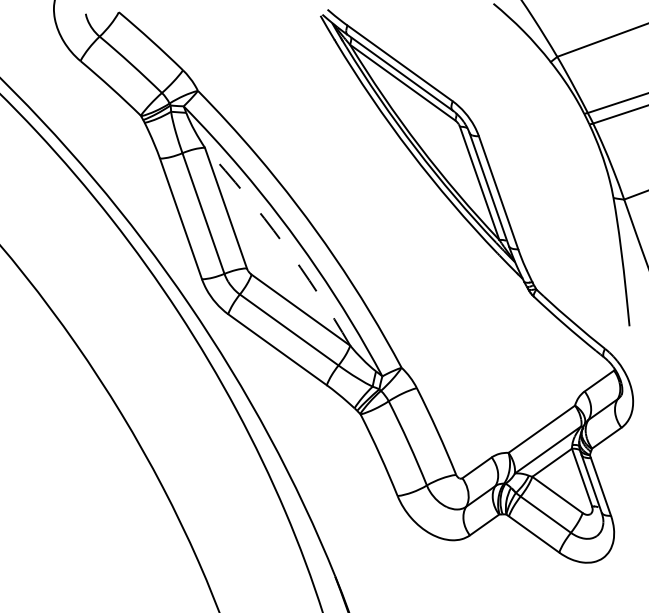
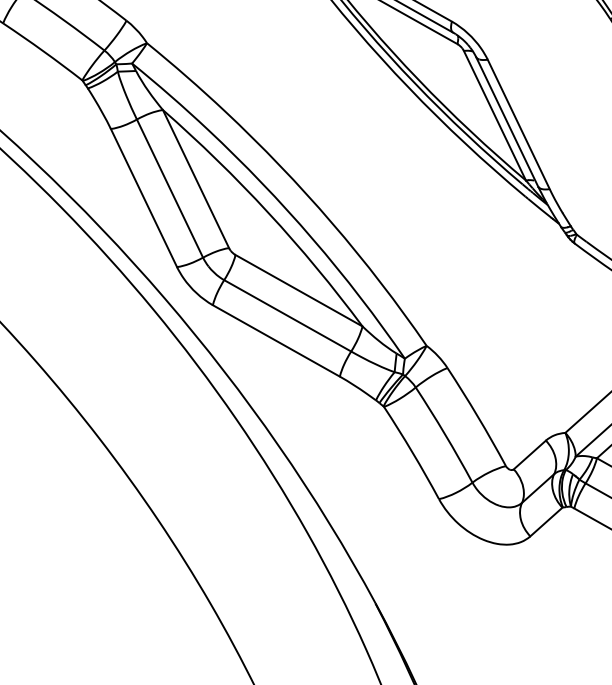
arc: (282, 242) -> (267, 212), dashed -> solid

